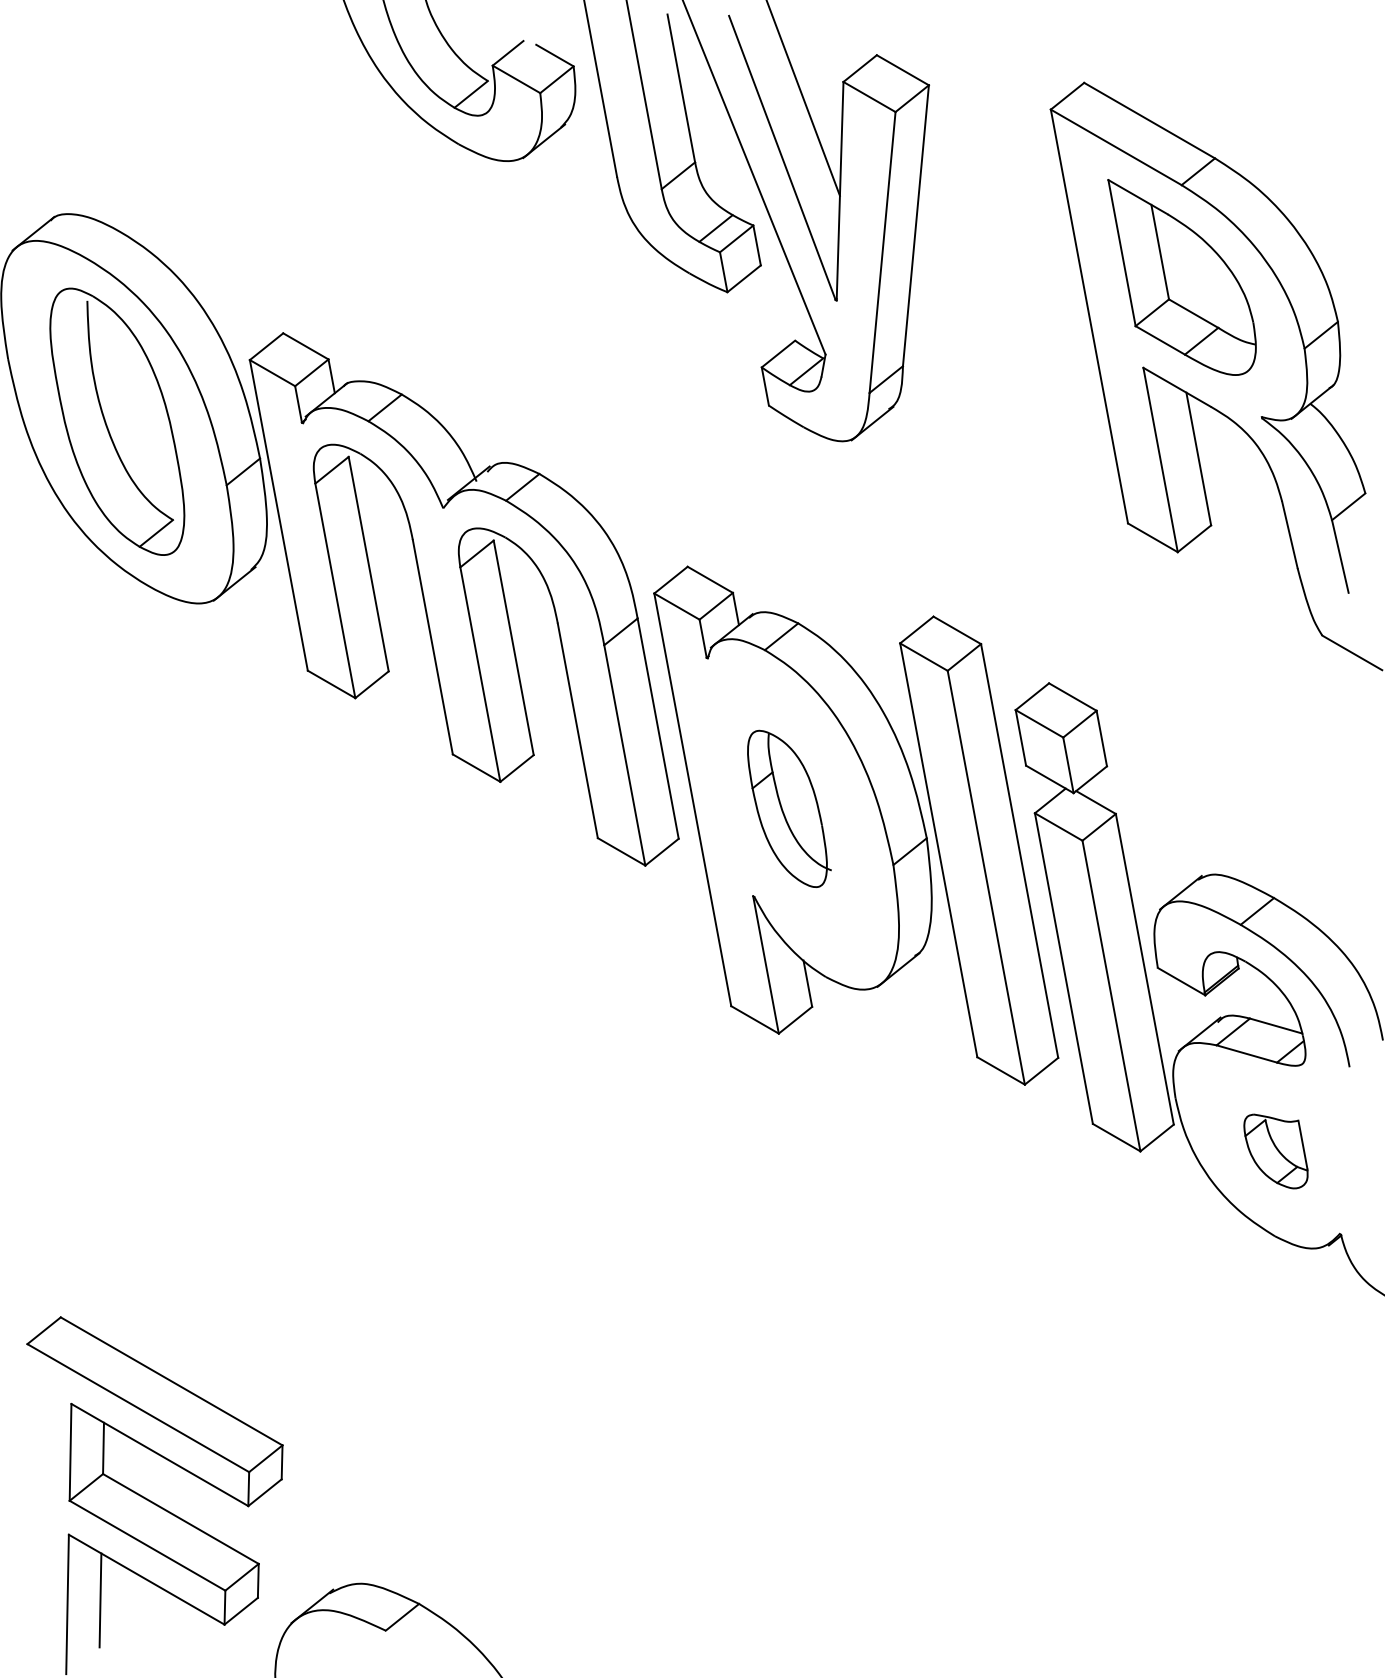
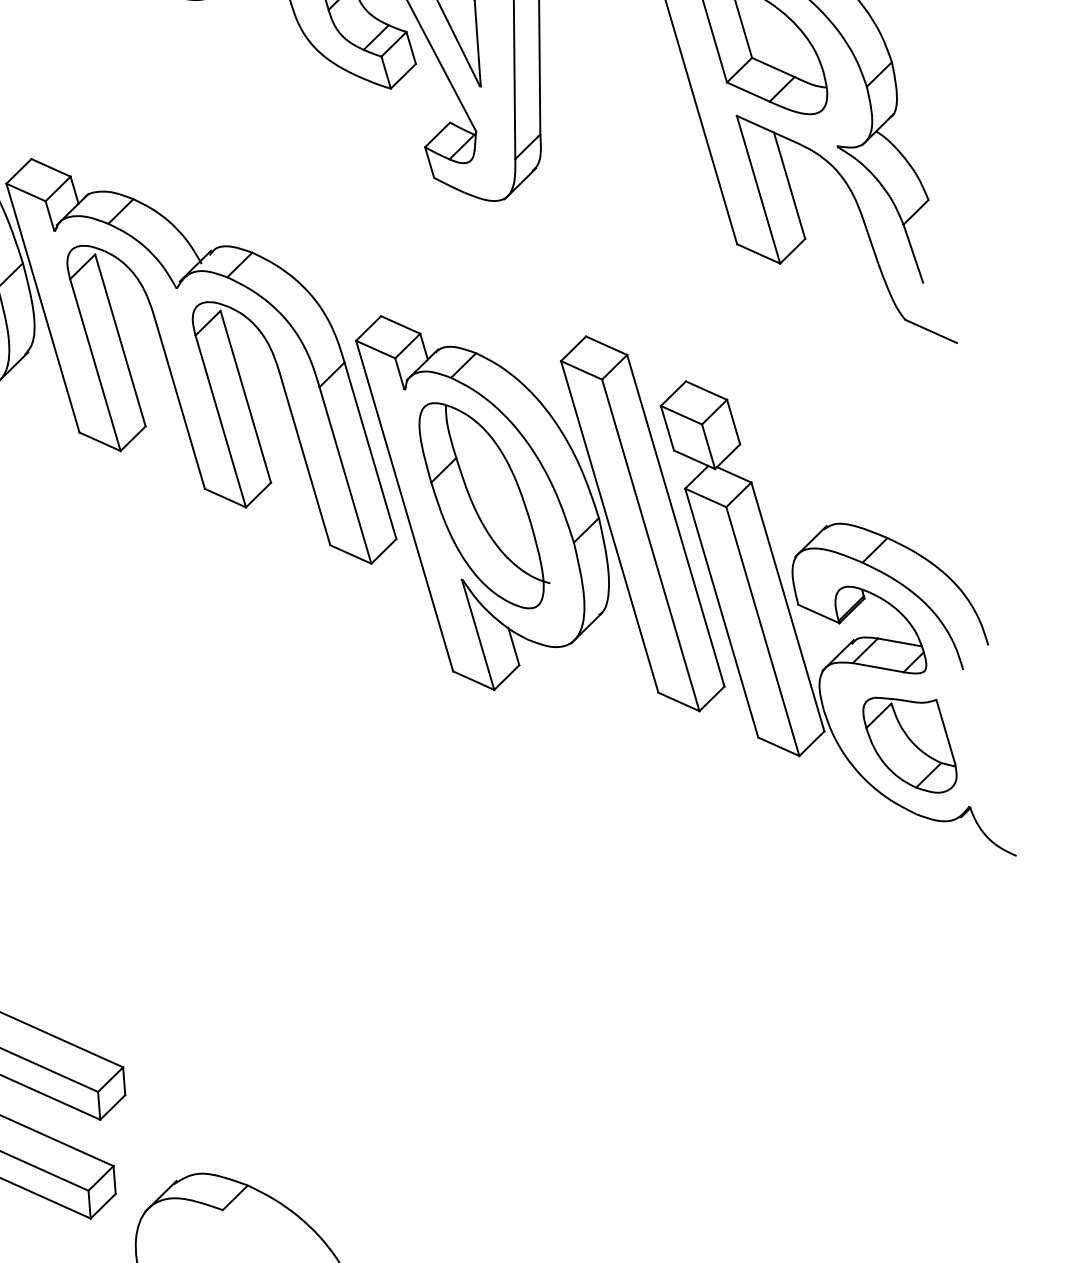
part: (789, 808) -> (484, 505), size x1.67
part: (1275, 1151) -> (909, 744), size x1.67

